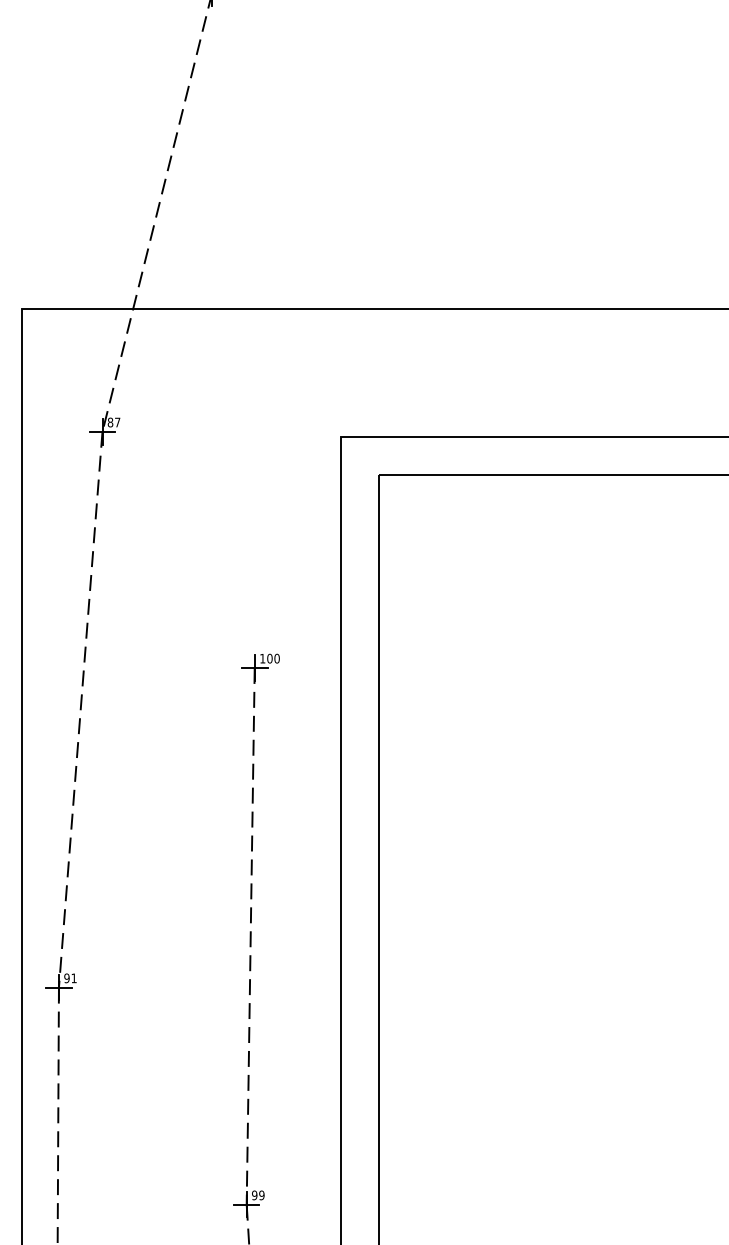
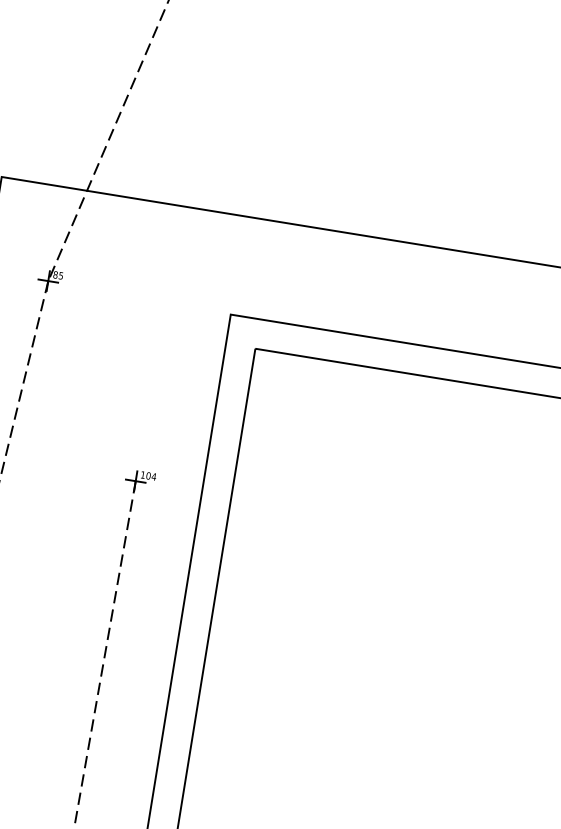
text: (117, 422) -> (60, 275), 87 -> 85
text: (276, 658) -> (153, 476), 100 -> 104

